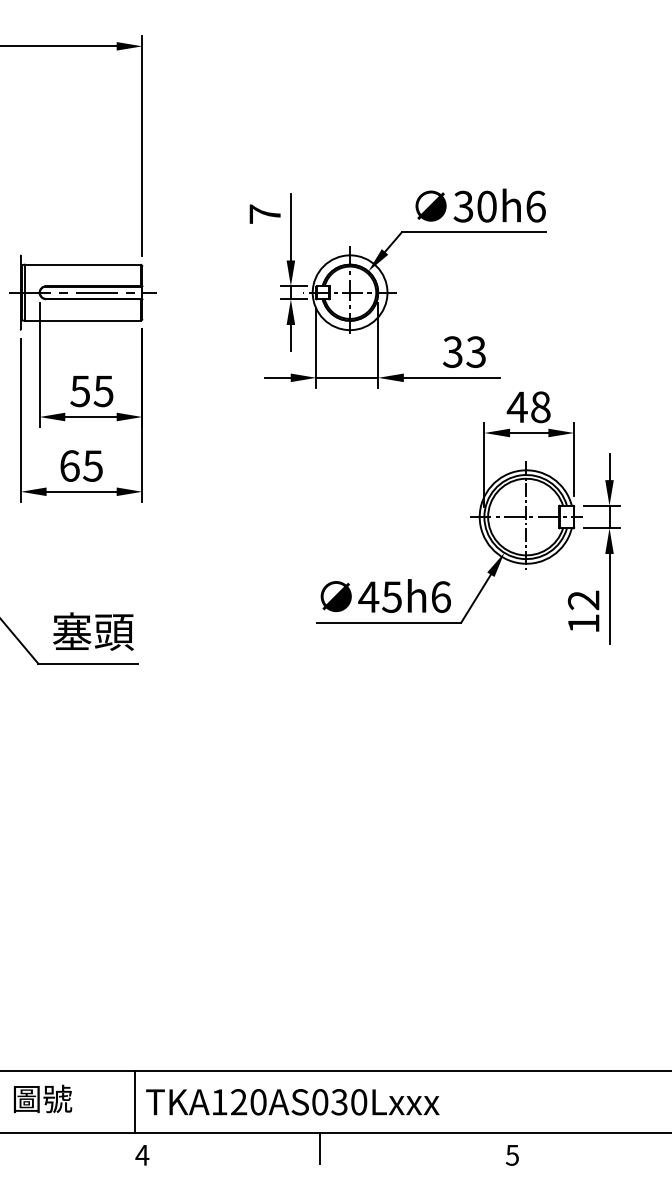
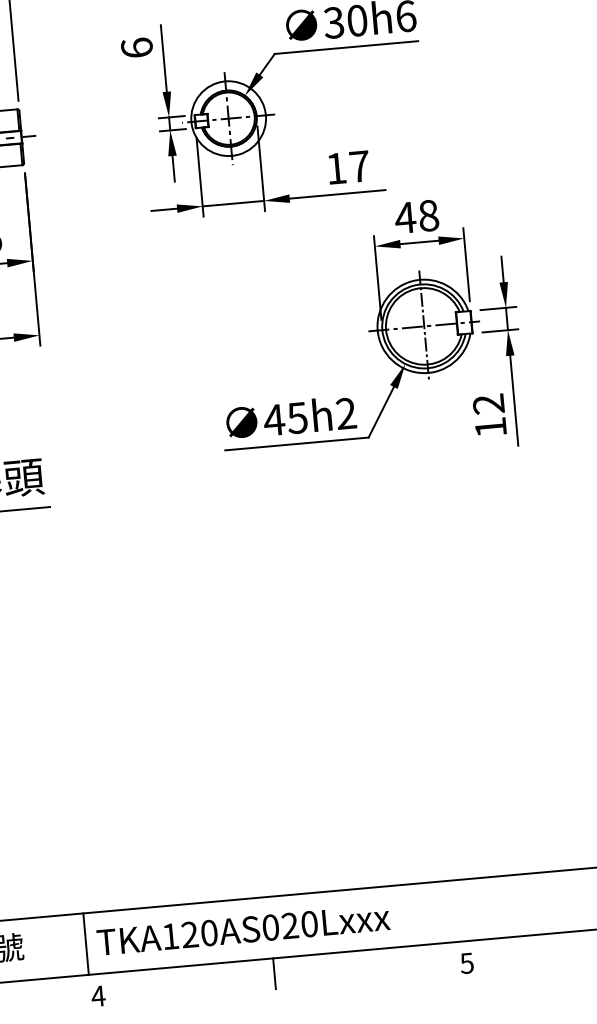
text: (265, 213) -> (137, 47), 7 -> 6
text: (464, 352) -> (347, 168), 33 -> 17
text: (440, 596) -> (345, 413), 45h6 -> 45h2
text: (339, 1102) -> (290, 926), TKA120AS030Lxxx -> TKA120AS020Lxxx

